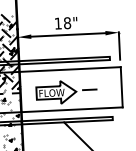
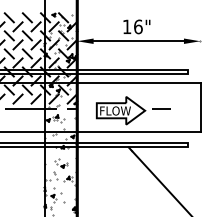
text: (67, 22) -> (138, 26), 18" -> 16"
line: (119, 45) -> (200, 57), removed

